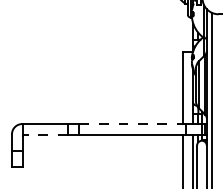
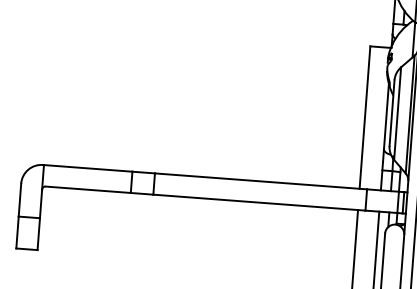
line: (132, 124) -> (260, 182), dashed -> solid
line: (45, 134) -> (87, 189), dashed -> solid

